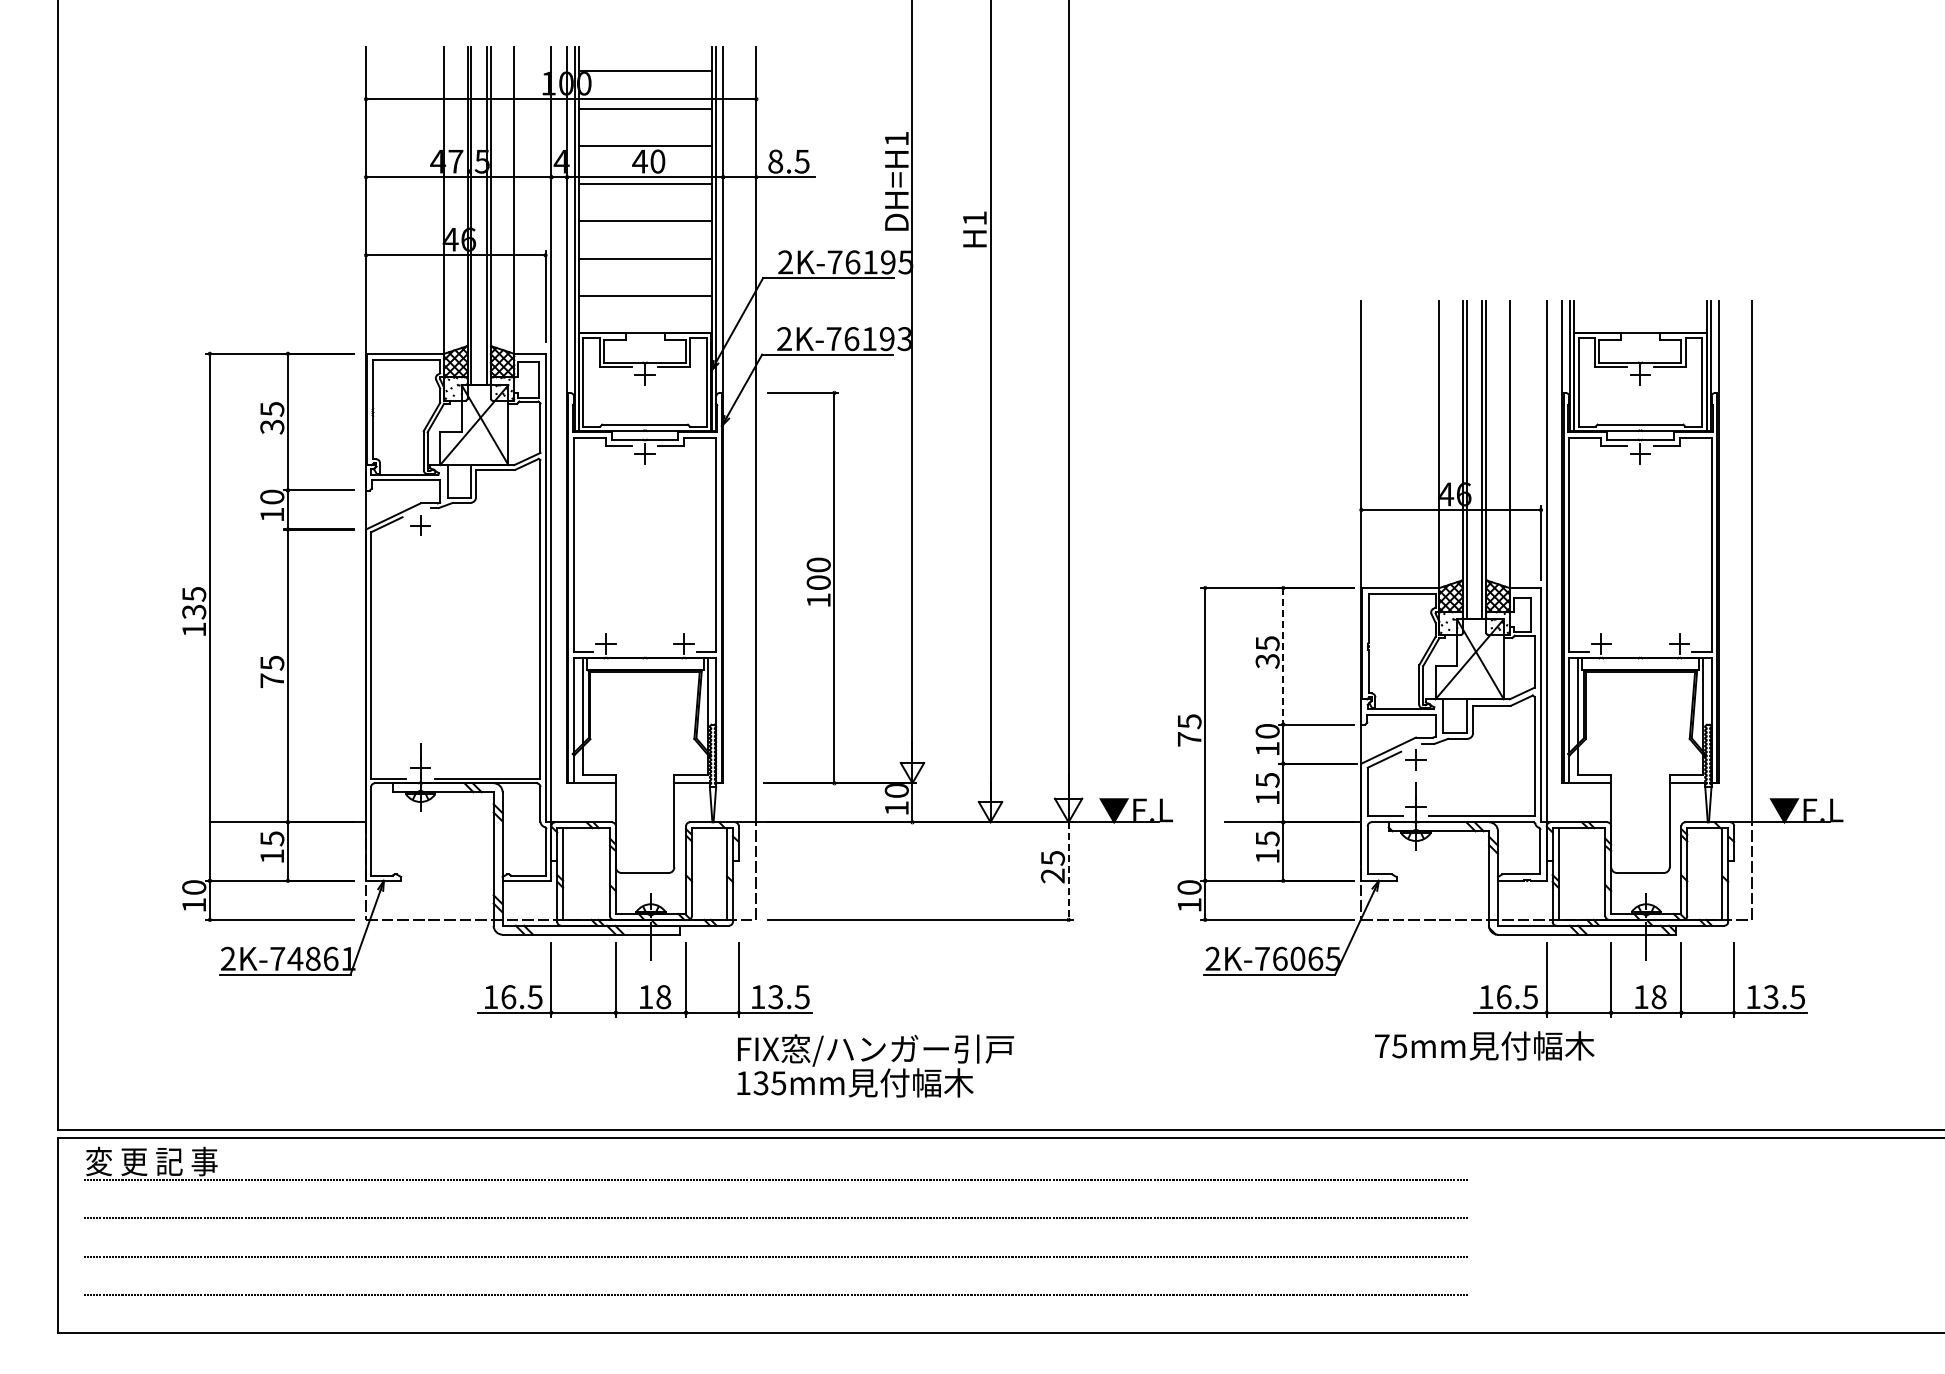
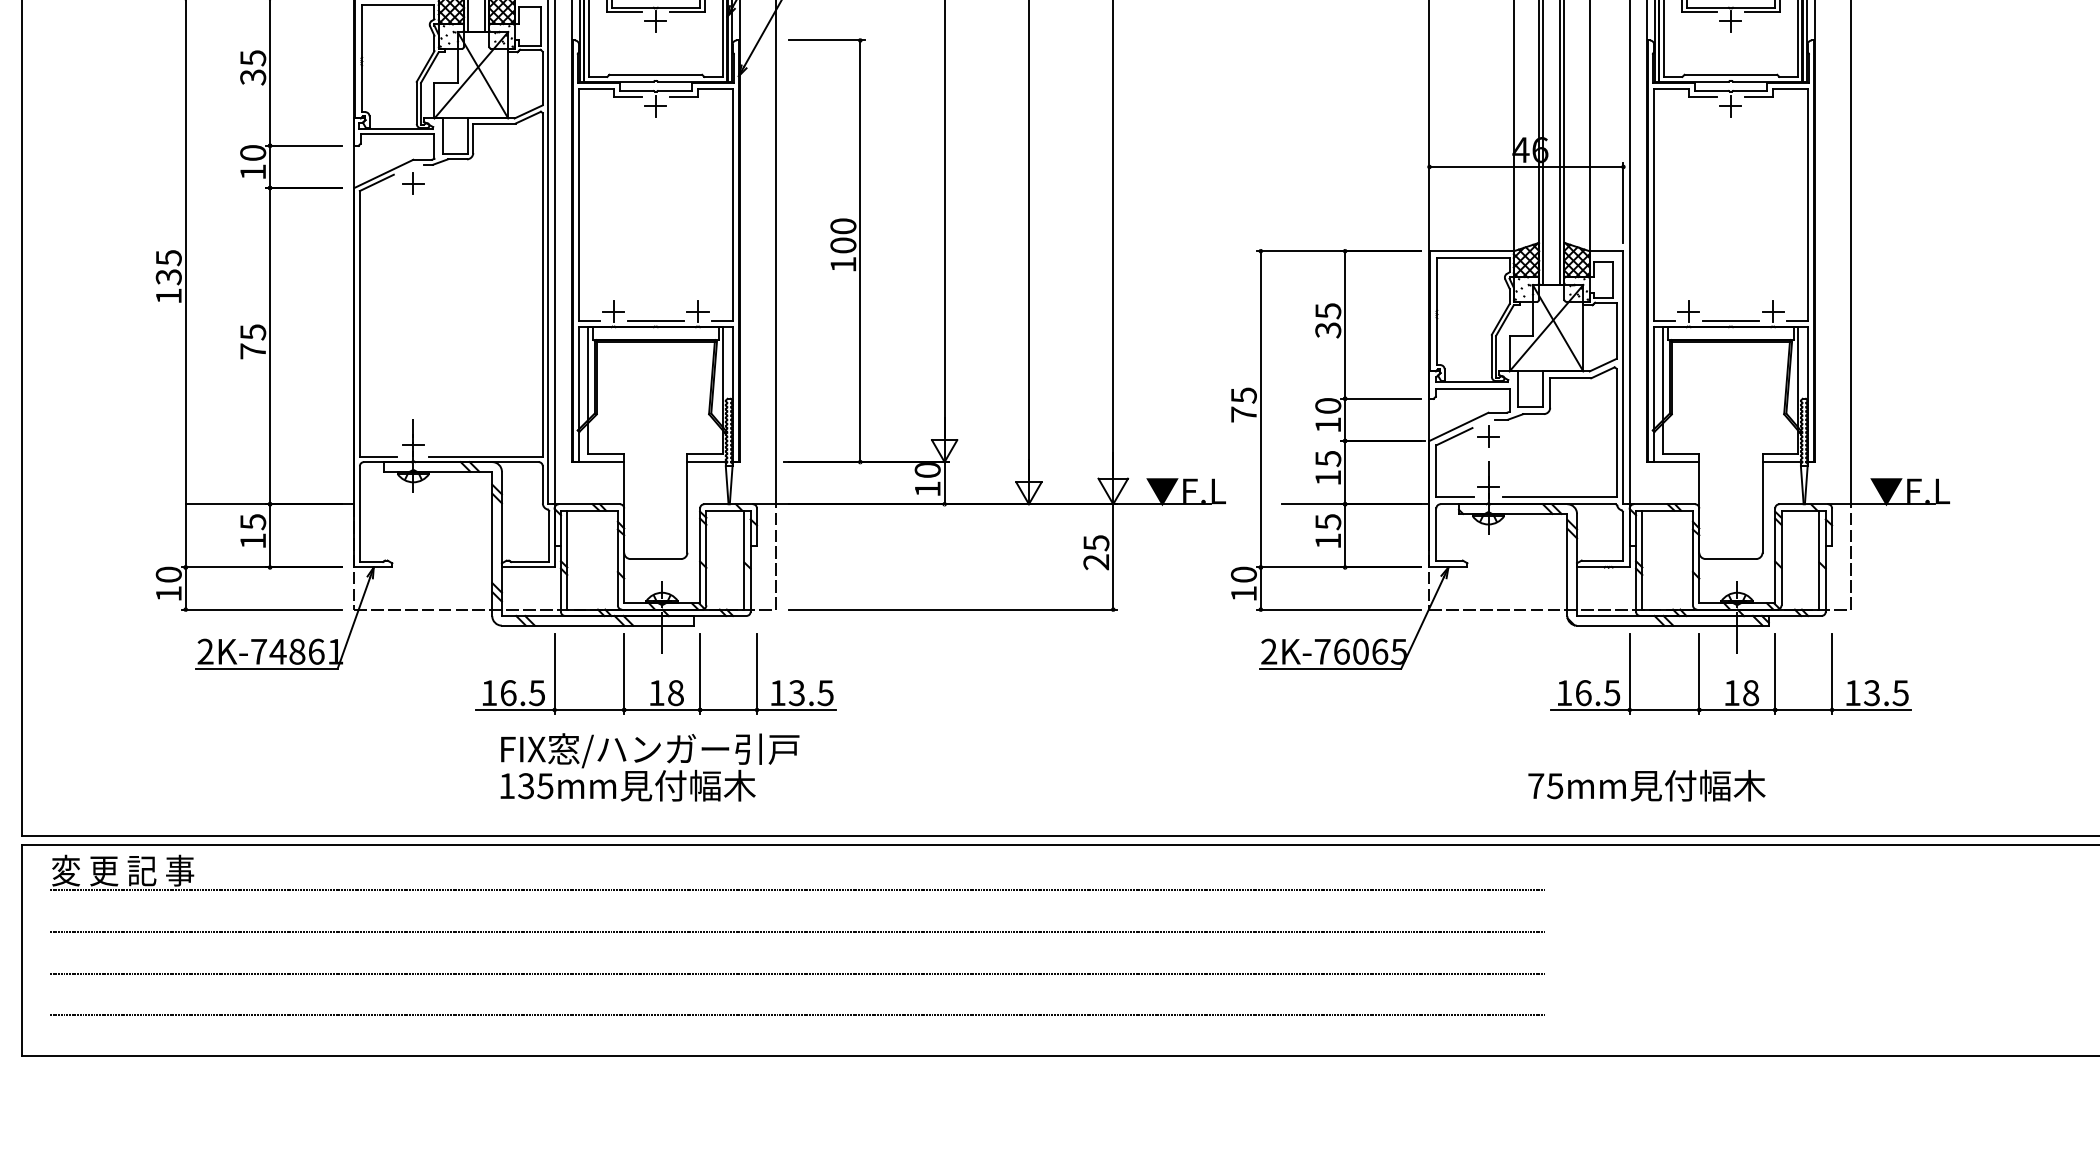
line: (644, 652) -> (655, 320), added
line: (1640, 652) -> (1730, 320), added
line: (1283, 656) -> (1345, 325), dashed -> solid
line: (1068, 871) -> (1113, 557), dashed -> solid
text: (1484, 1045) -> (1646, 785), moved
text: (875, 1065) -> (649, 766), moved

